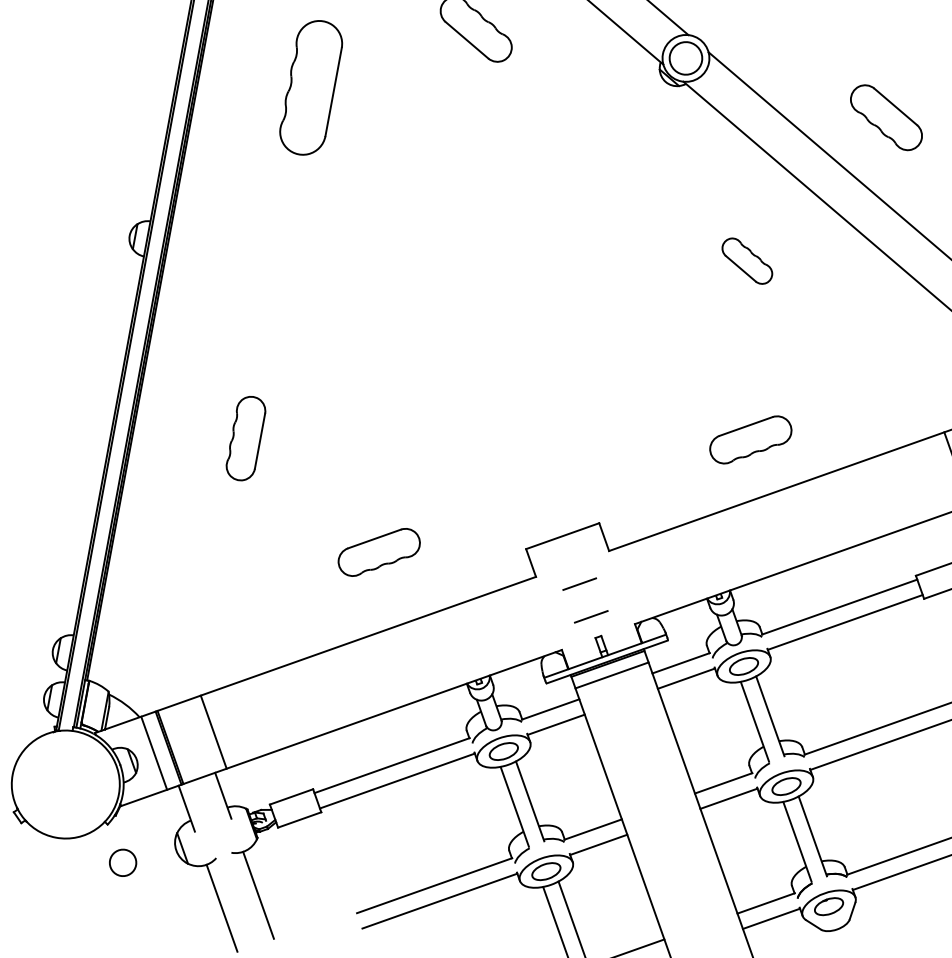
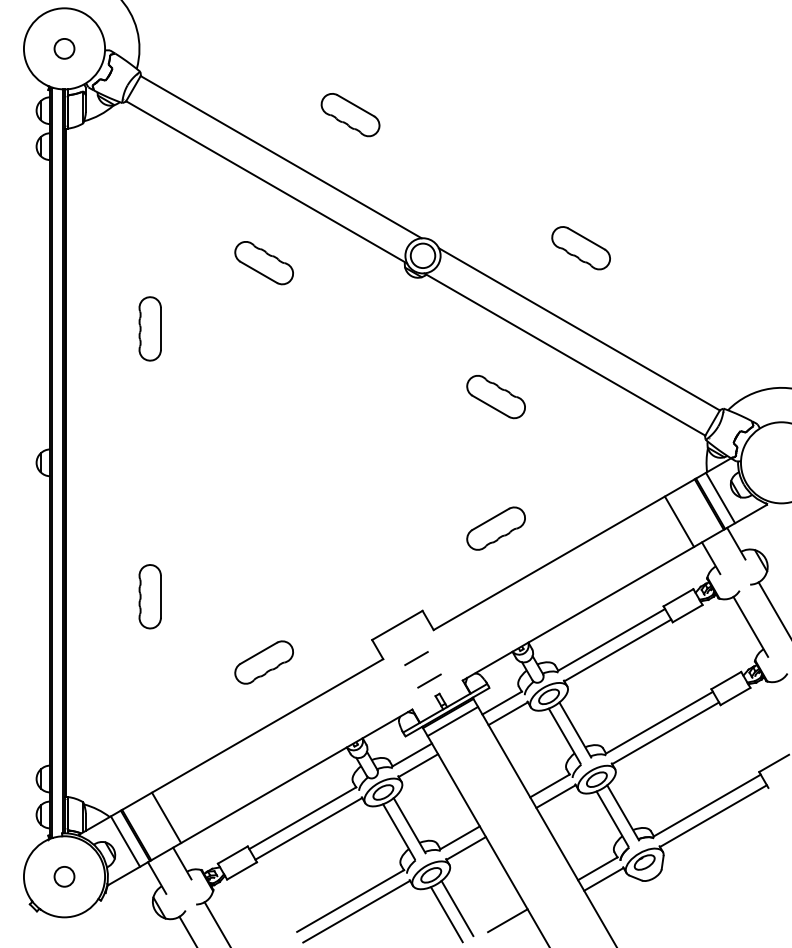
part: (310, 87) -> (149, 328), size x0.62
part: (885, 117) -> (580, 248), moved
part: (746, 261) -> (495, 397), size x1.43
part: (750, 439) -> (495, 528), moved
circle: (123, 862) -> (64, 876), moved

